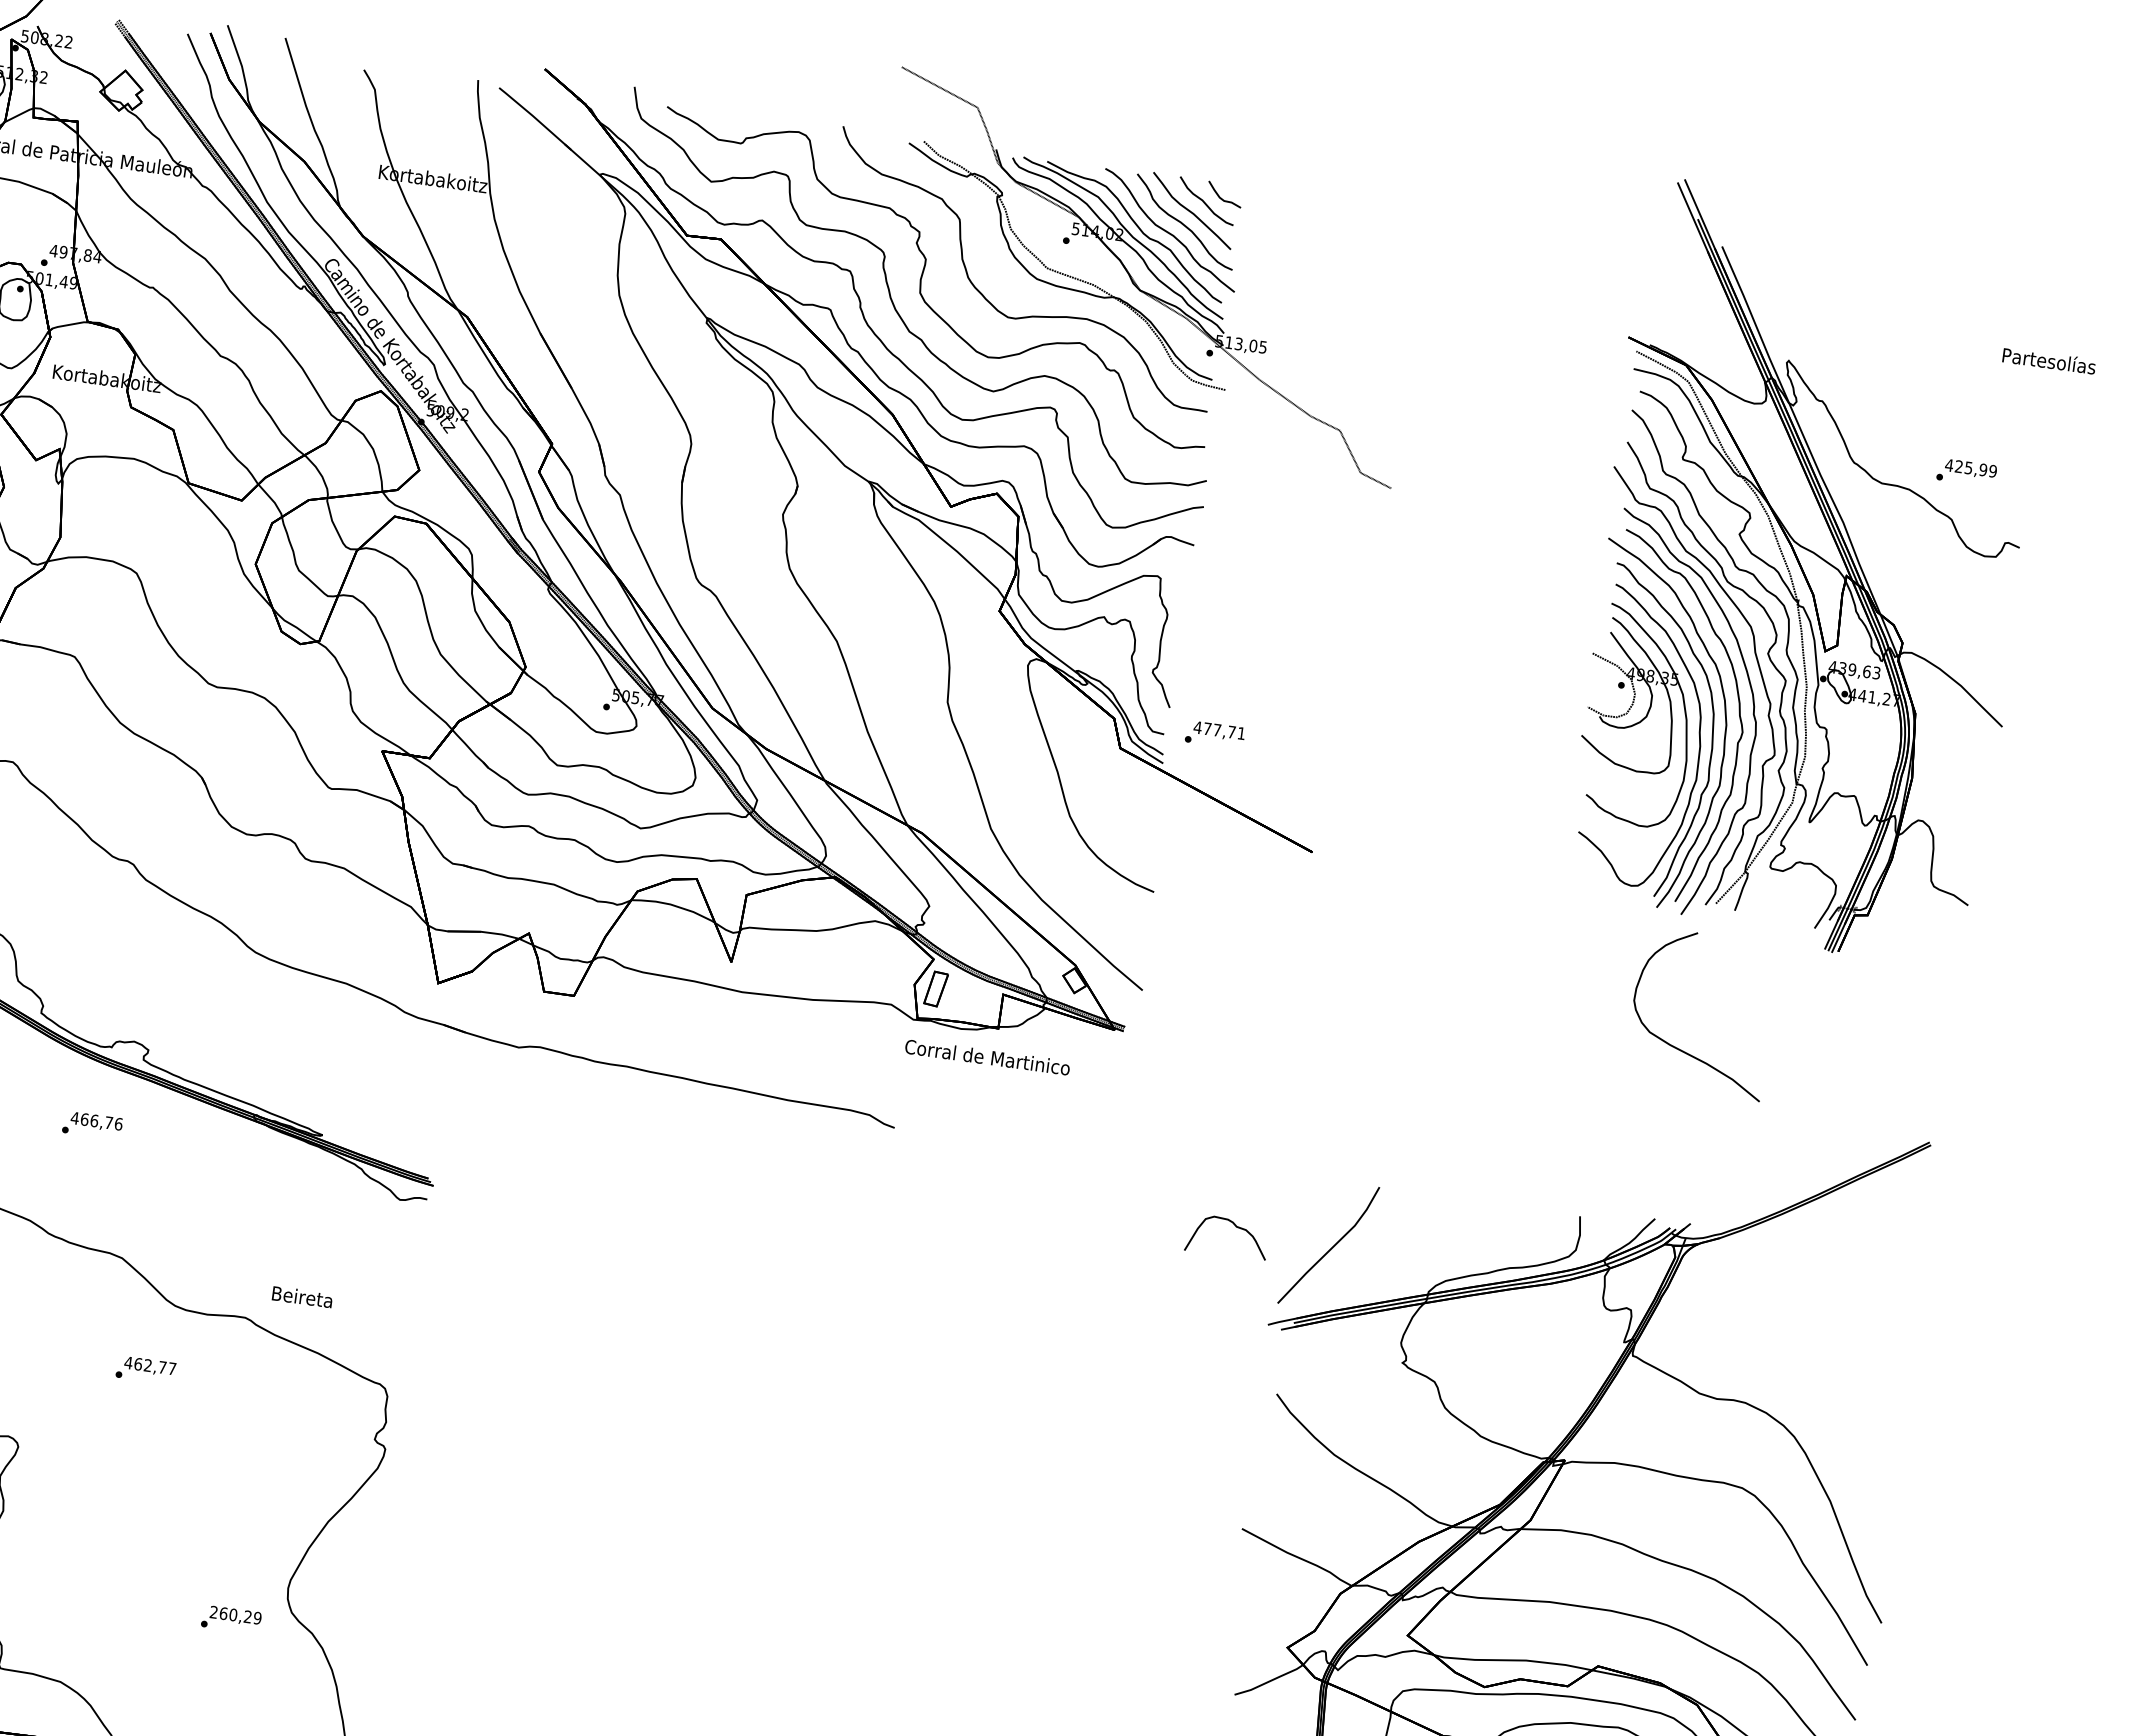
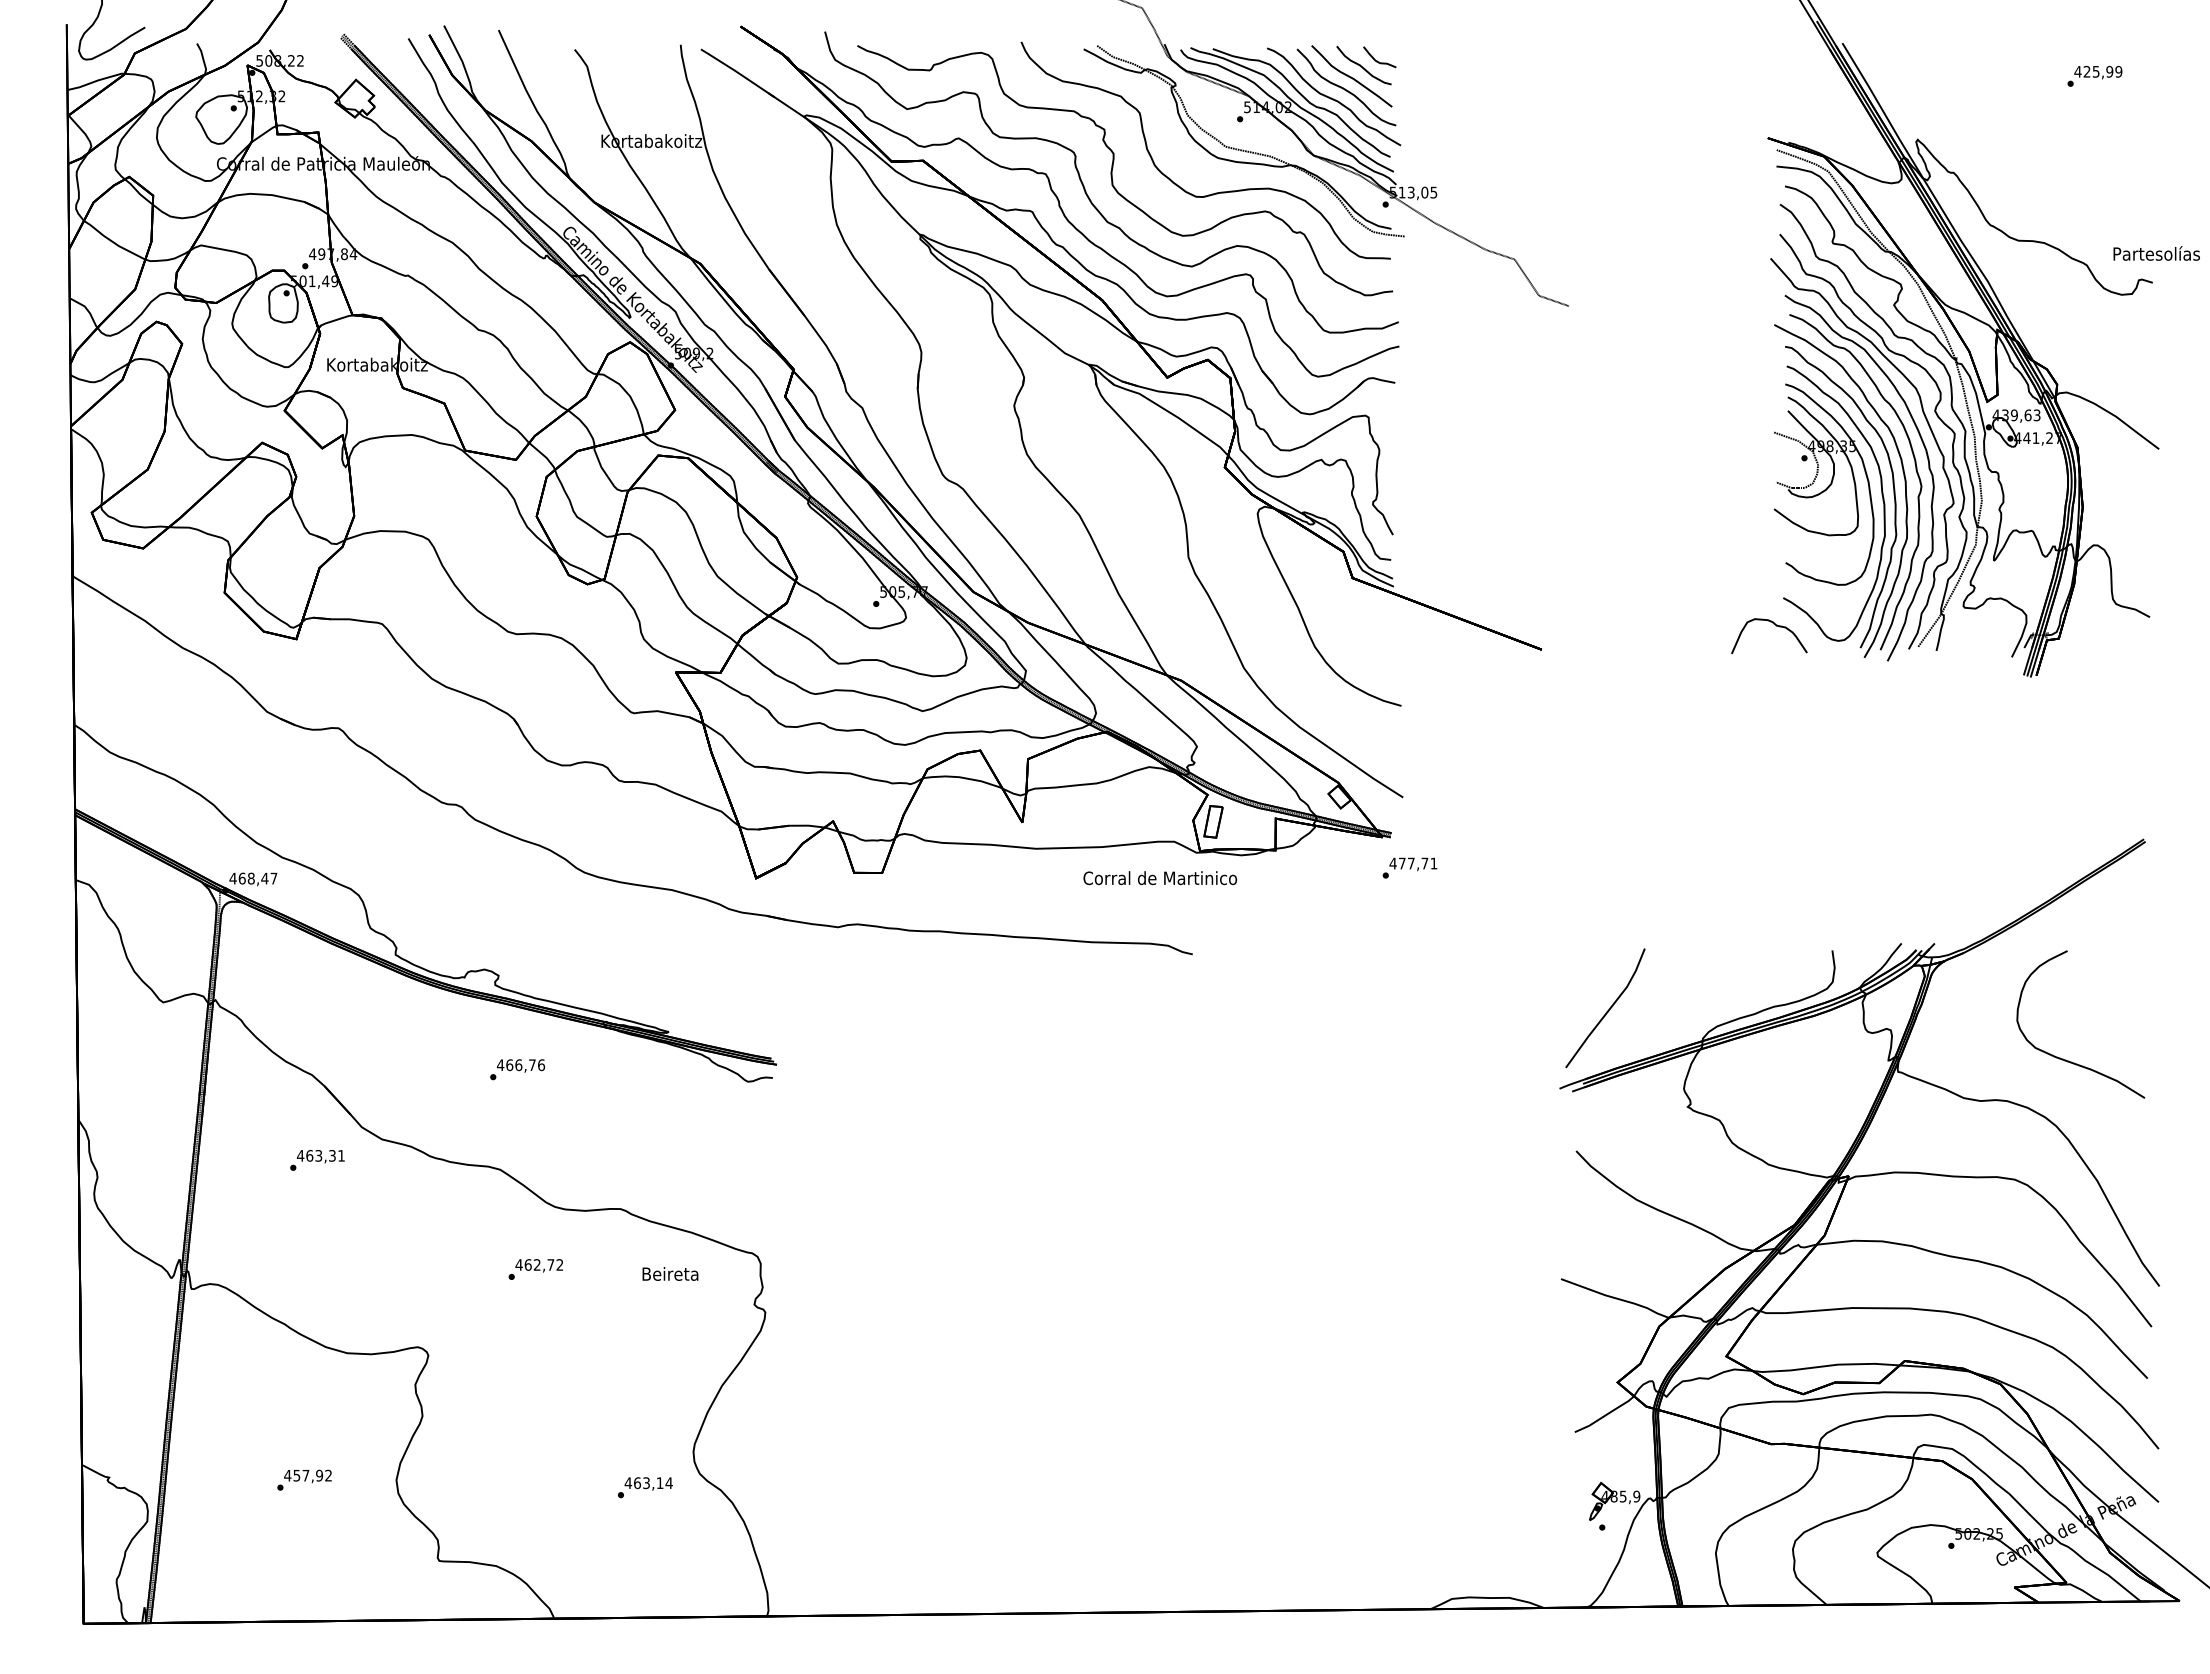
text: (2049, 360) -> (2156, 253), moved
text: (1966, 471) -> (2094, 75), moved
text: (1214, 734) -> (1409, 867), moved
curve: (1683, 1050) -> (2068, 1060), moved
text: (986, 1057) -> (1159, 878), moved
text: (92, 1125) -> (517, 1069), moved
curve: (1236, 1227) -> (1776, 626), moved
text: (302, 1296) -> (670, 1273), moved
text: (171, 1368) -> (559, 1264), 462,77 -> 462,72
text: (235, 1615) -> (648, 1483), 260,29 -> 463,14

